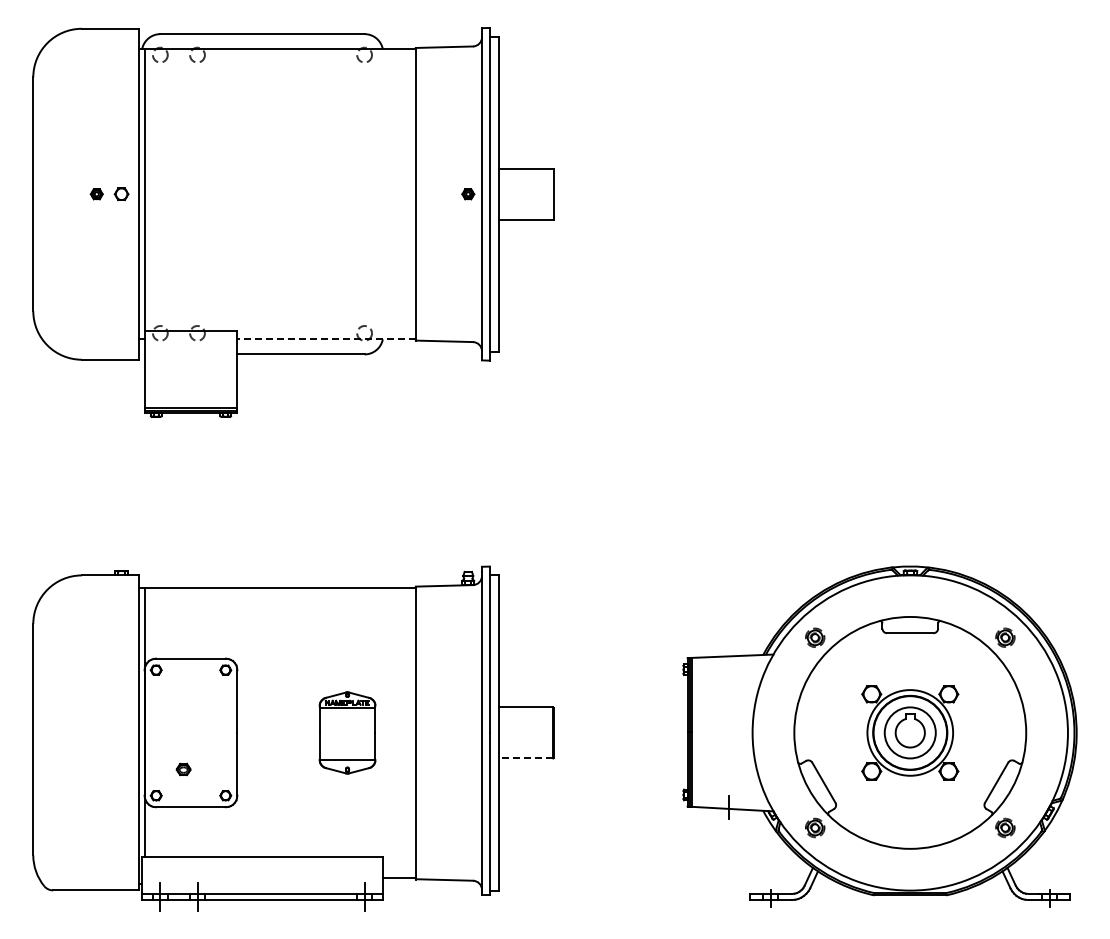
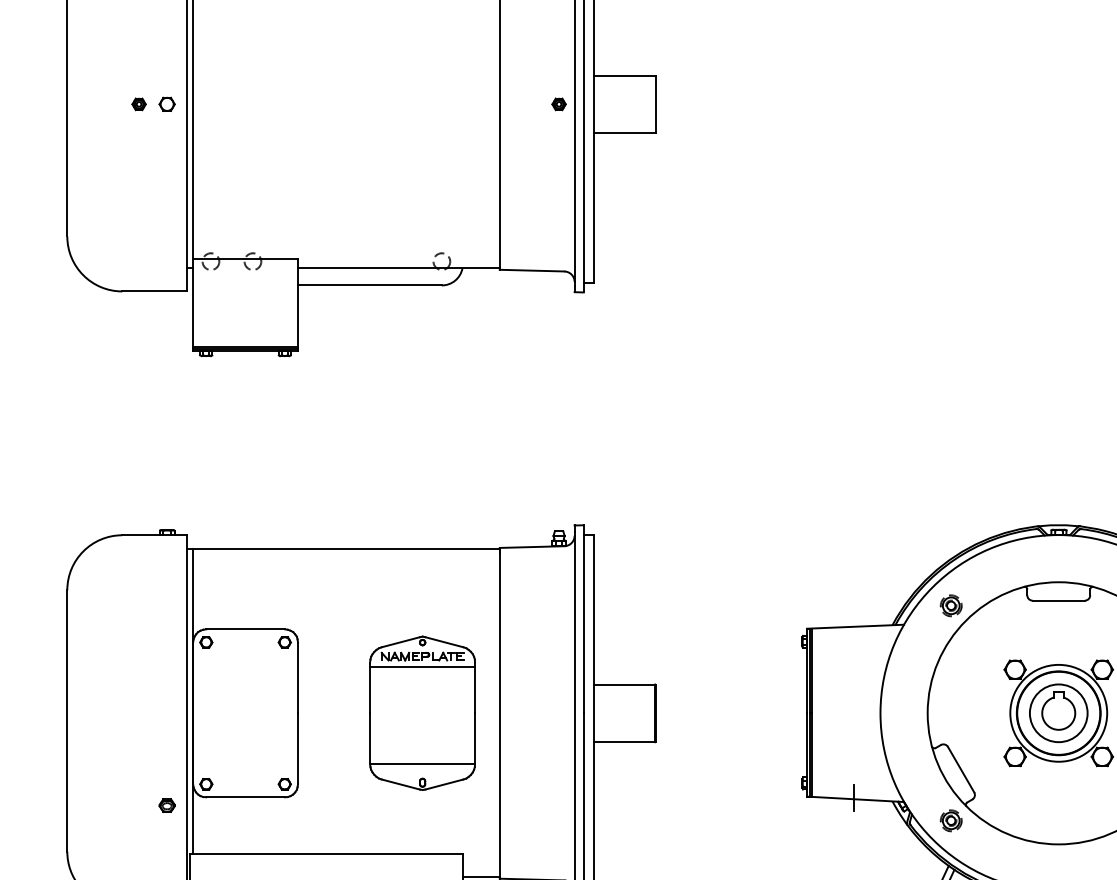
line: (326, 339) -> (398, 268), dashed -> solid
part: (347, 732) -> (422, 712), size x1.67
line: (526, 758) -> (624, 742), dashed -> solid
part: (183, 769) -> (167, 805), moved

